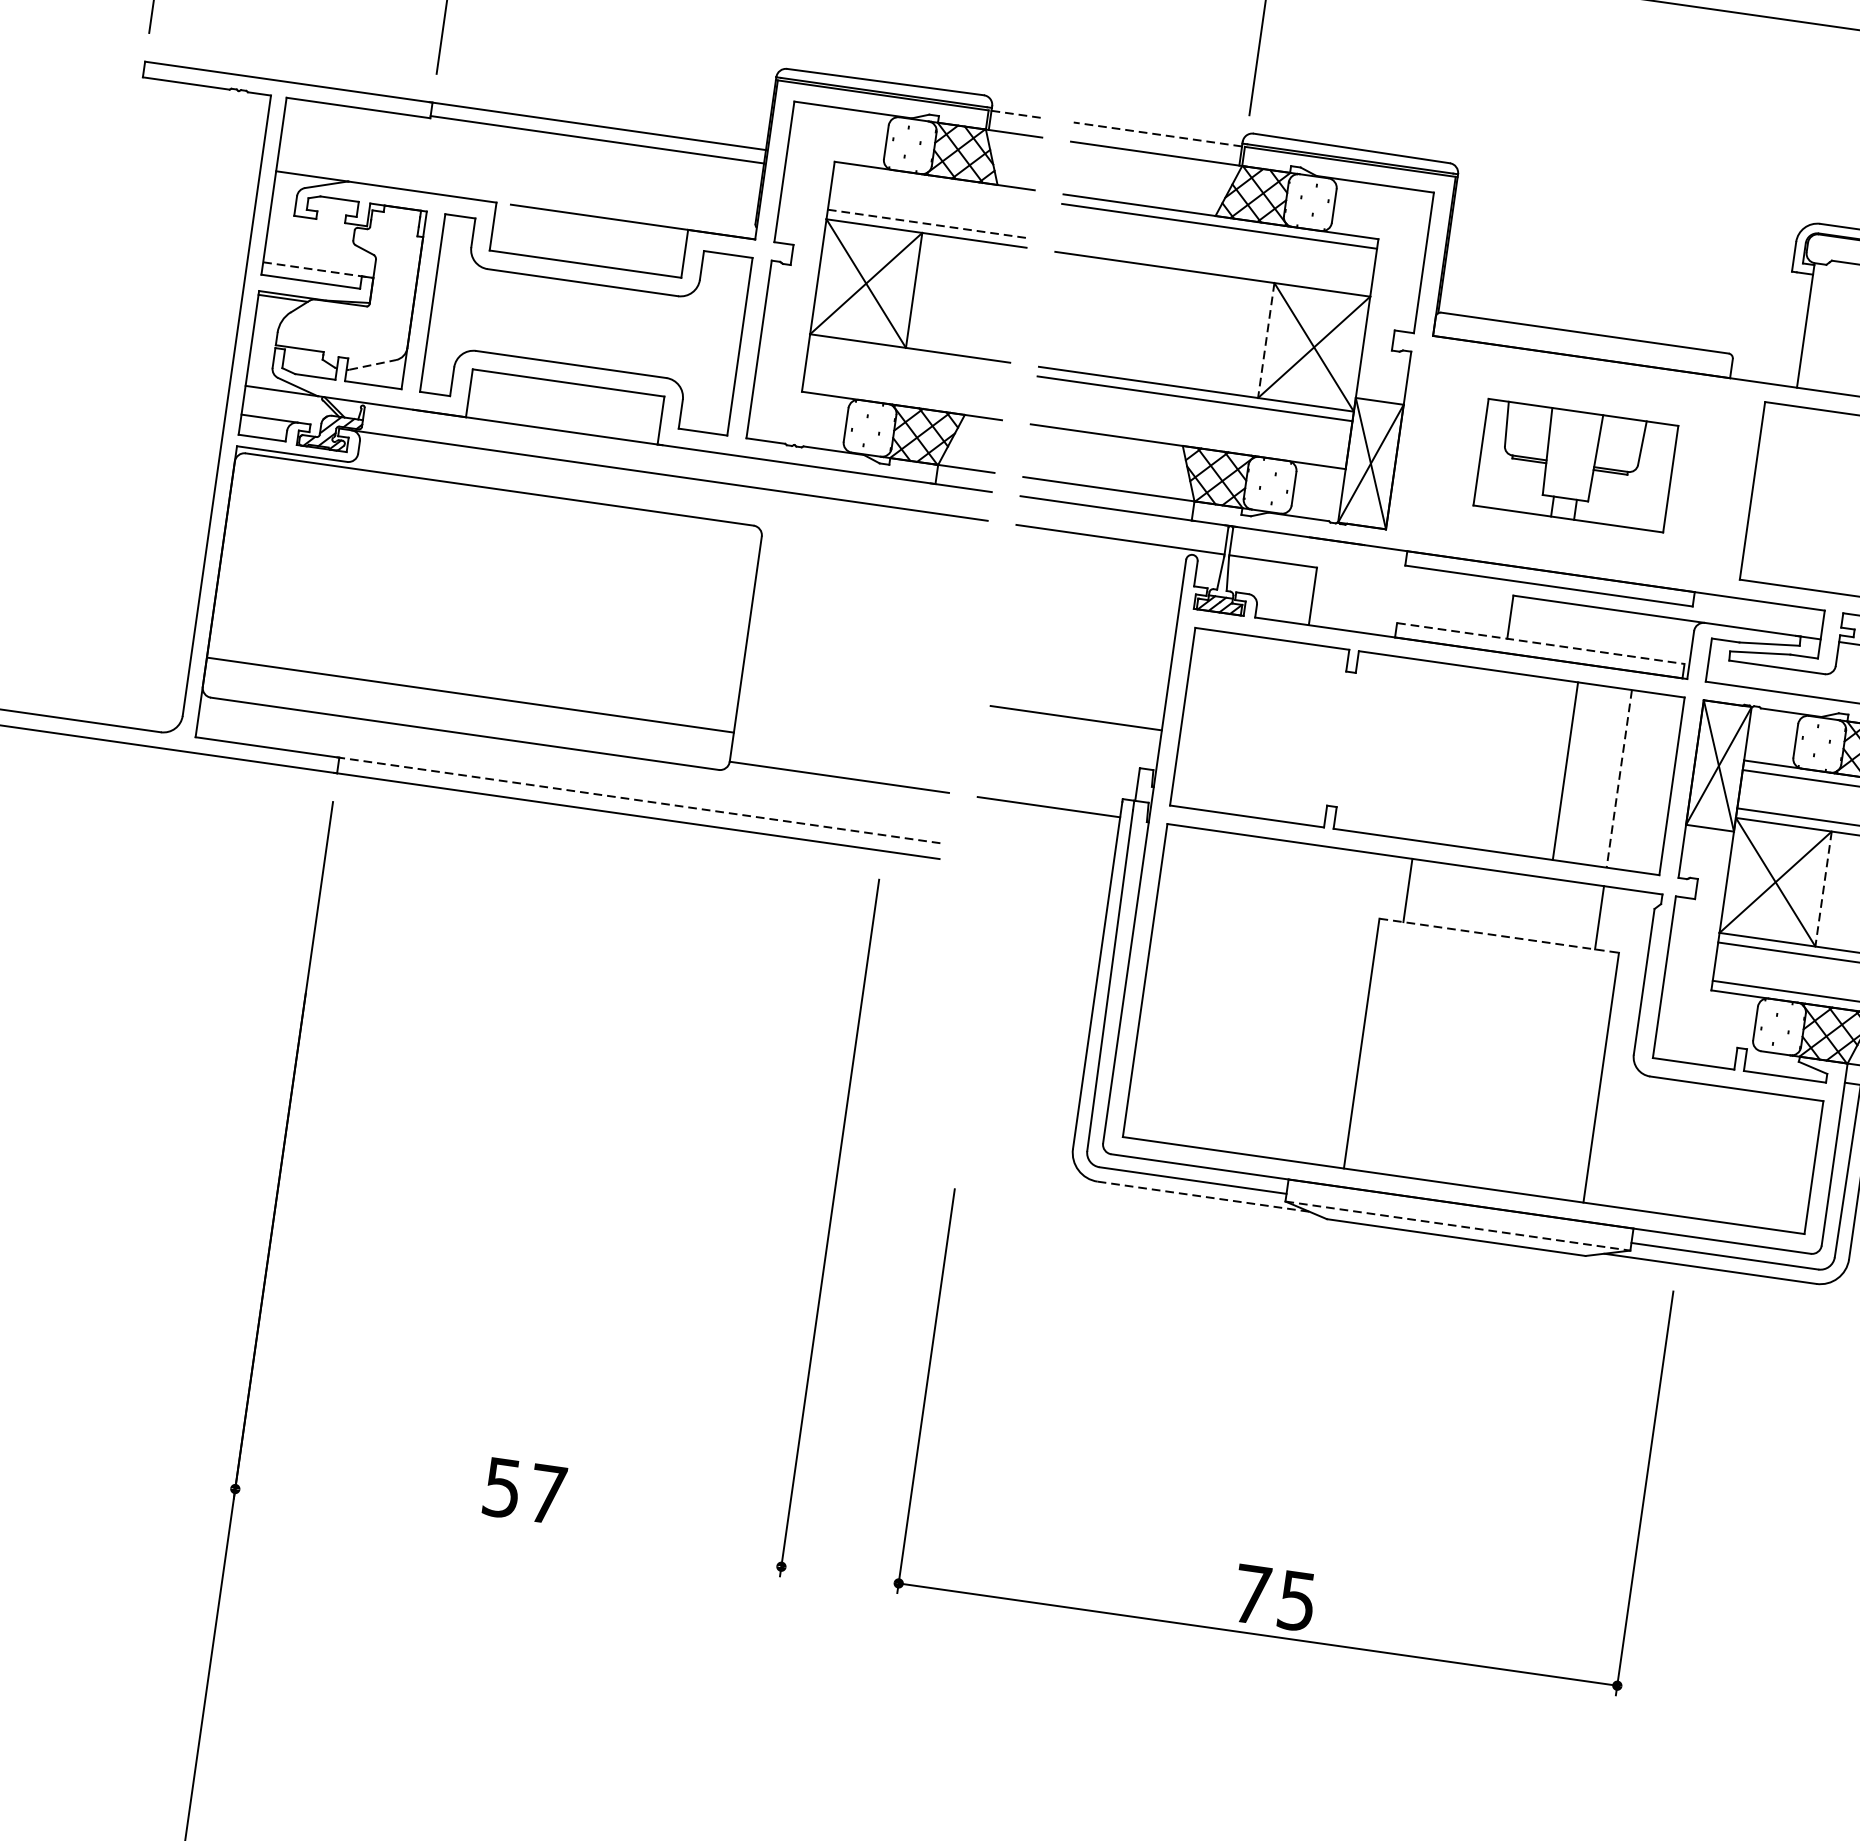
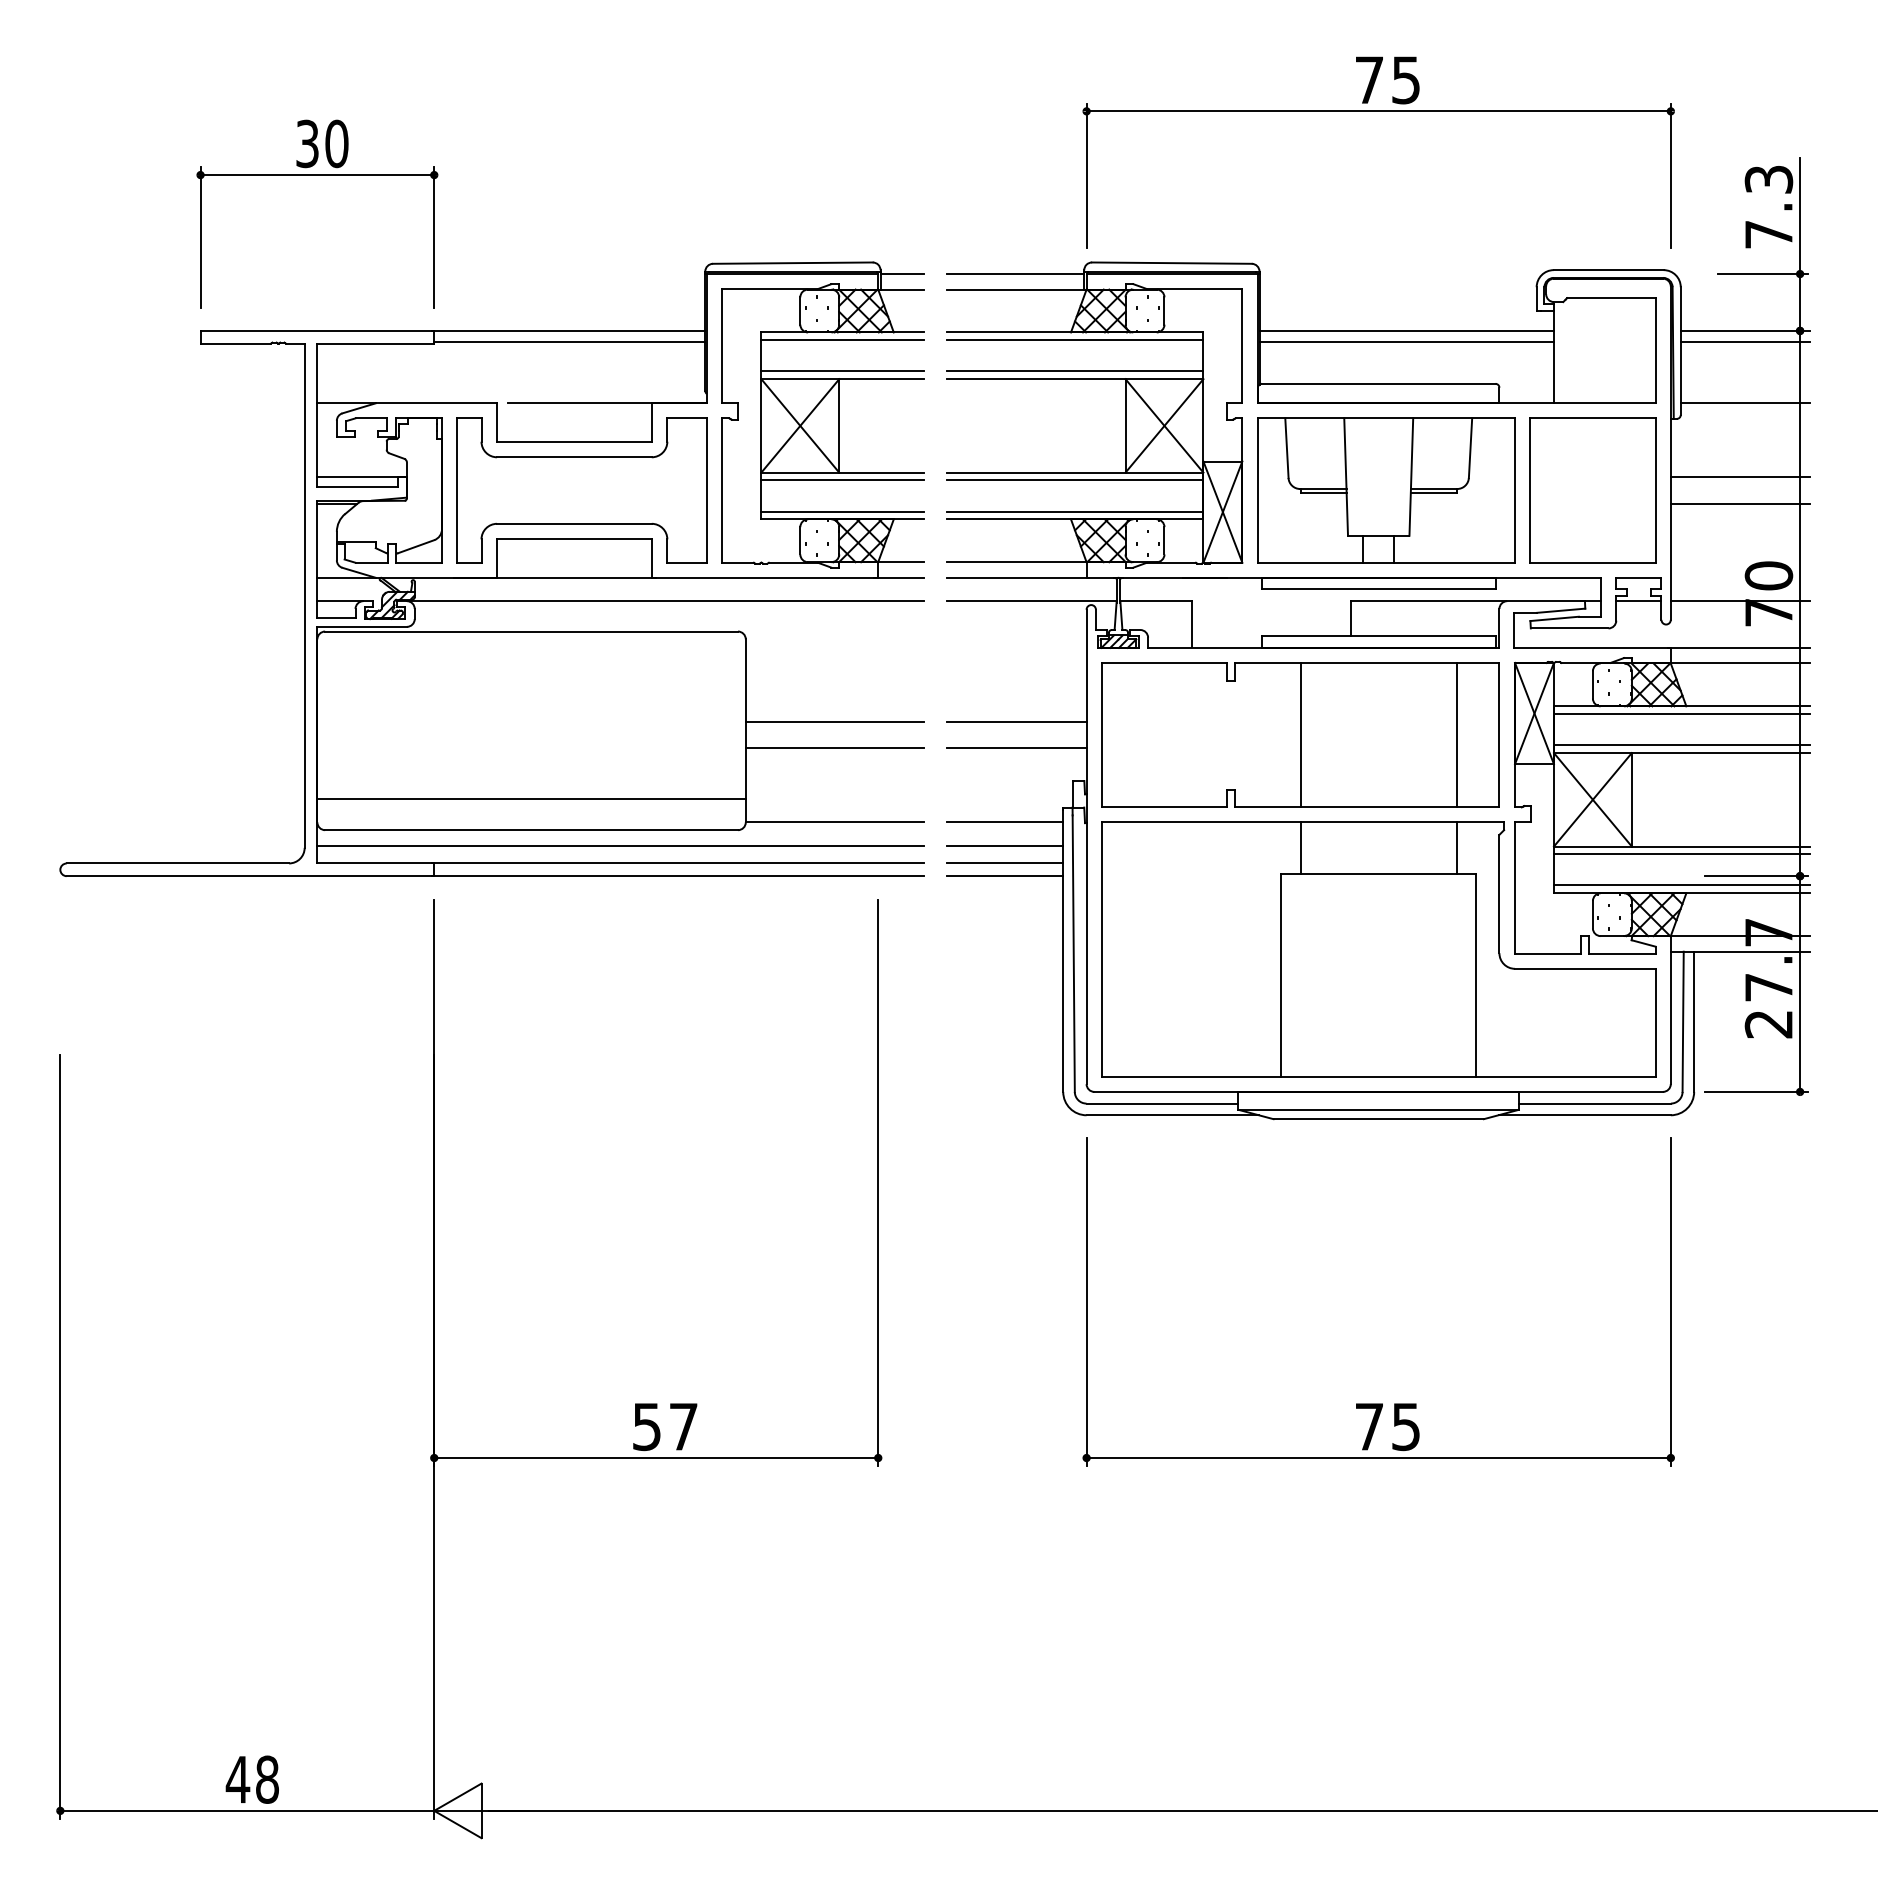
line: (1018, 115) -> (902, 274), dashed -> solid
line: (1157, 135) -> (1015, 274), dashed -> solid
line: (933, 185) -> (842, 340), added
line: (928, 224) -> (843, 371), dashed -> solid
line: (1214, 264) -> (1075, 371), added
line: (318, 270) -> (362, 477), dashed -> solid
line: (1628, 272) -> (1406, 330), added
line: (1626, 285) -> (1406, 341), added
line: (1266, 340) -> (1125, 425), dashed -> solid
line: (908, 358) -> (842, 480), added
line: (373, 364) -> (416, 546), dashed -> solid
line: (903, 396) -> (842, 511), added
line: (1189, 437) -> (1075, 511), added
part: (1575, 465) -> (1386, 490), size x1.67
line: (1540, 643) -> (1378, 636), dashed -> solid
line: (856, 653) -> (834, 721), added
line: (1080, 685) -> (1016, 721), added
line: (851, 686) -> (834, 748), added
line: (571, 768) -> (620, 845), added
line: (1565, 770) -> (1300, 734), moved
line: (1619, 779) -> (1456, 735), dashed -> solid
line: (639, 800) -> (678, 863), dashed -> solid
line: (1045, 835) -> (1005, 845), added
line: (1042, 857) -> (1005, 863), added
line: (1039, 873) -> (1005, 876), added
line: (1823, 888) -> (1631, 799), dashed -> solid
line: (1500, 935) -> (1379, 873), dashed -> solid
line: (1204, 1197) -> (1173, 1115), dashed -> solid
line: (1458, 1225) -> (1379, 1109), dashed -> solid
line: (508, 1528) -> (656, 1458), added
part: (1267, 1567) -> (1378, 1403), moved

